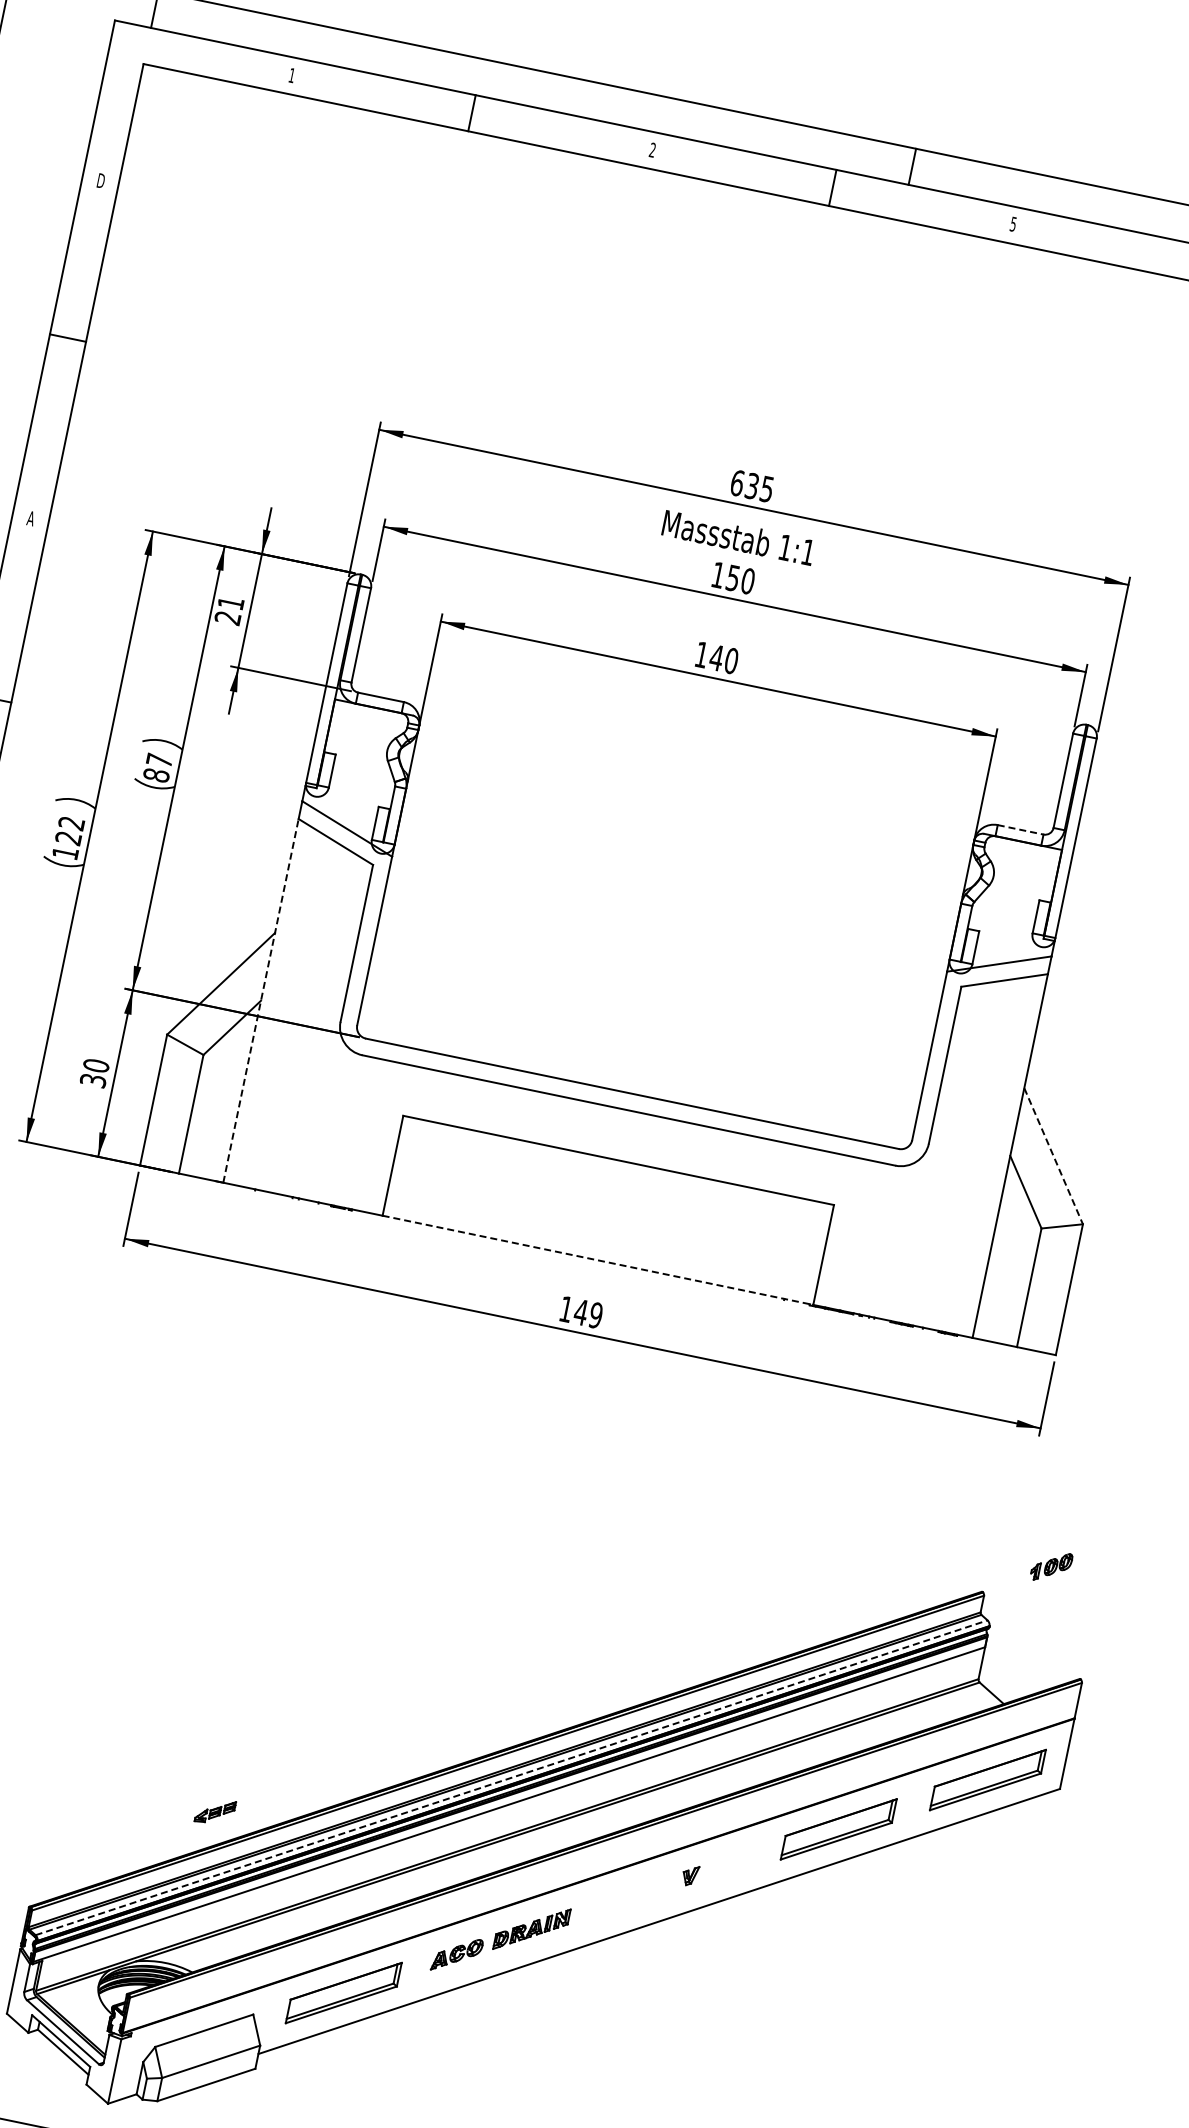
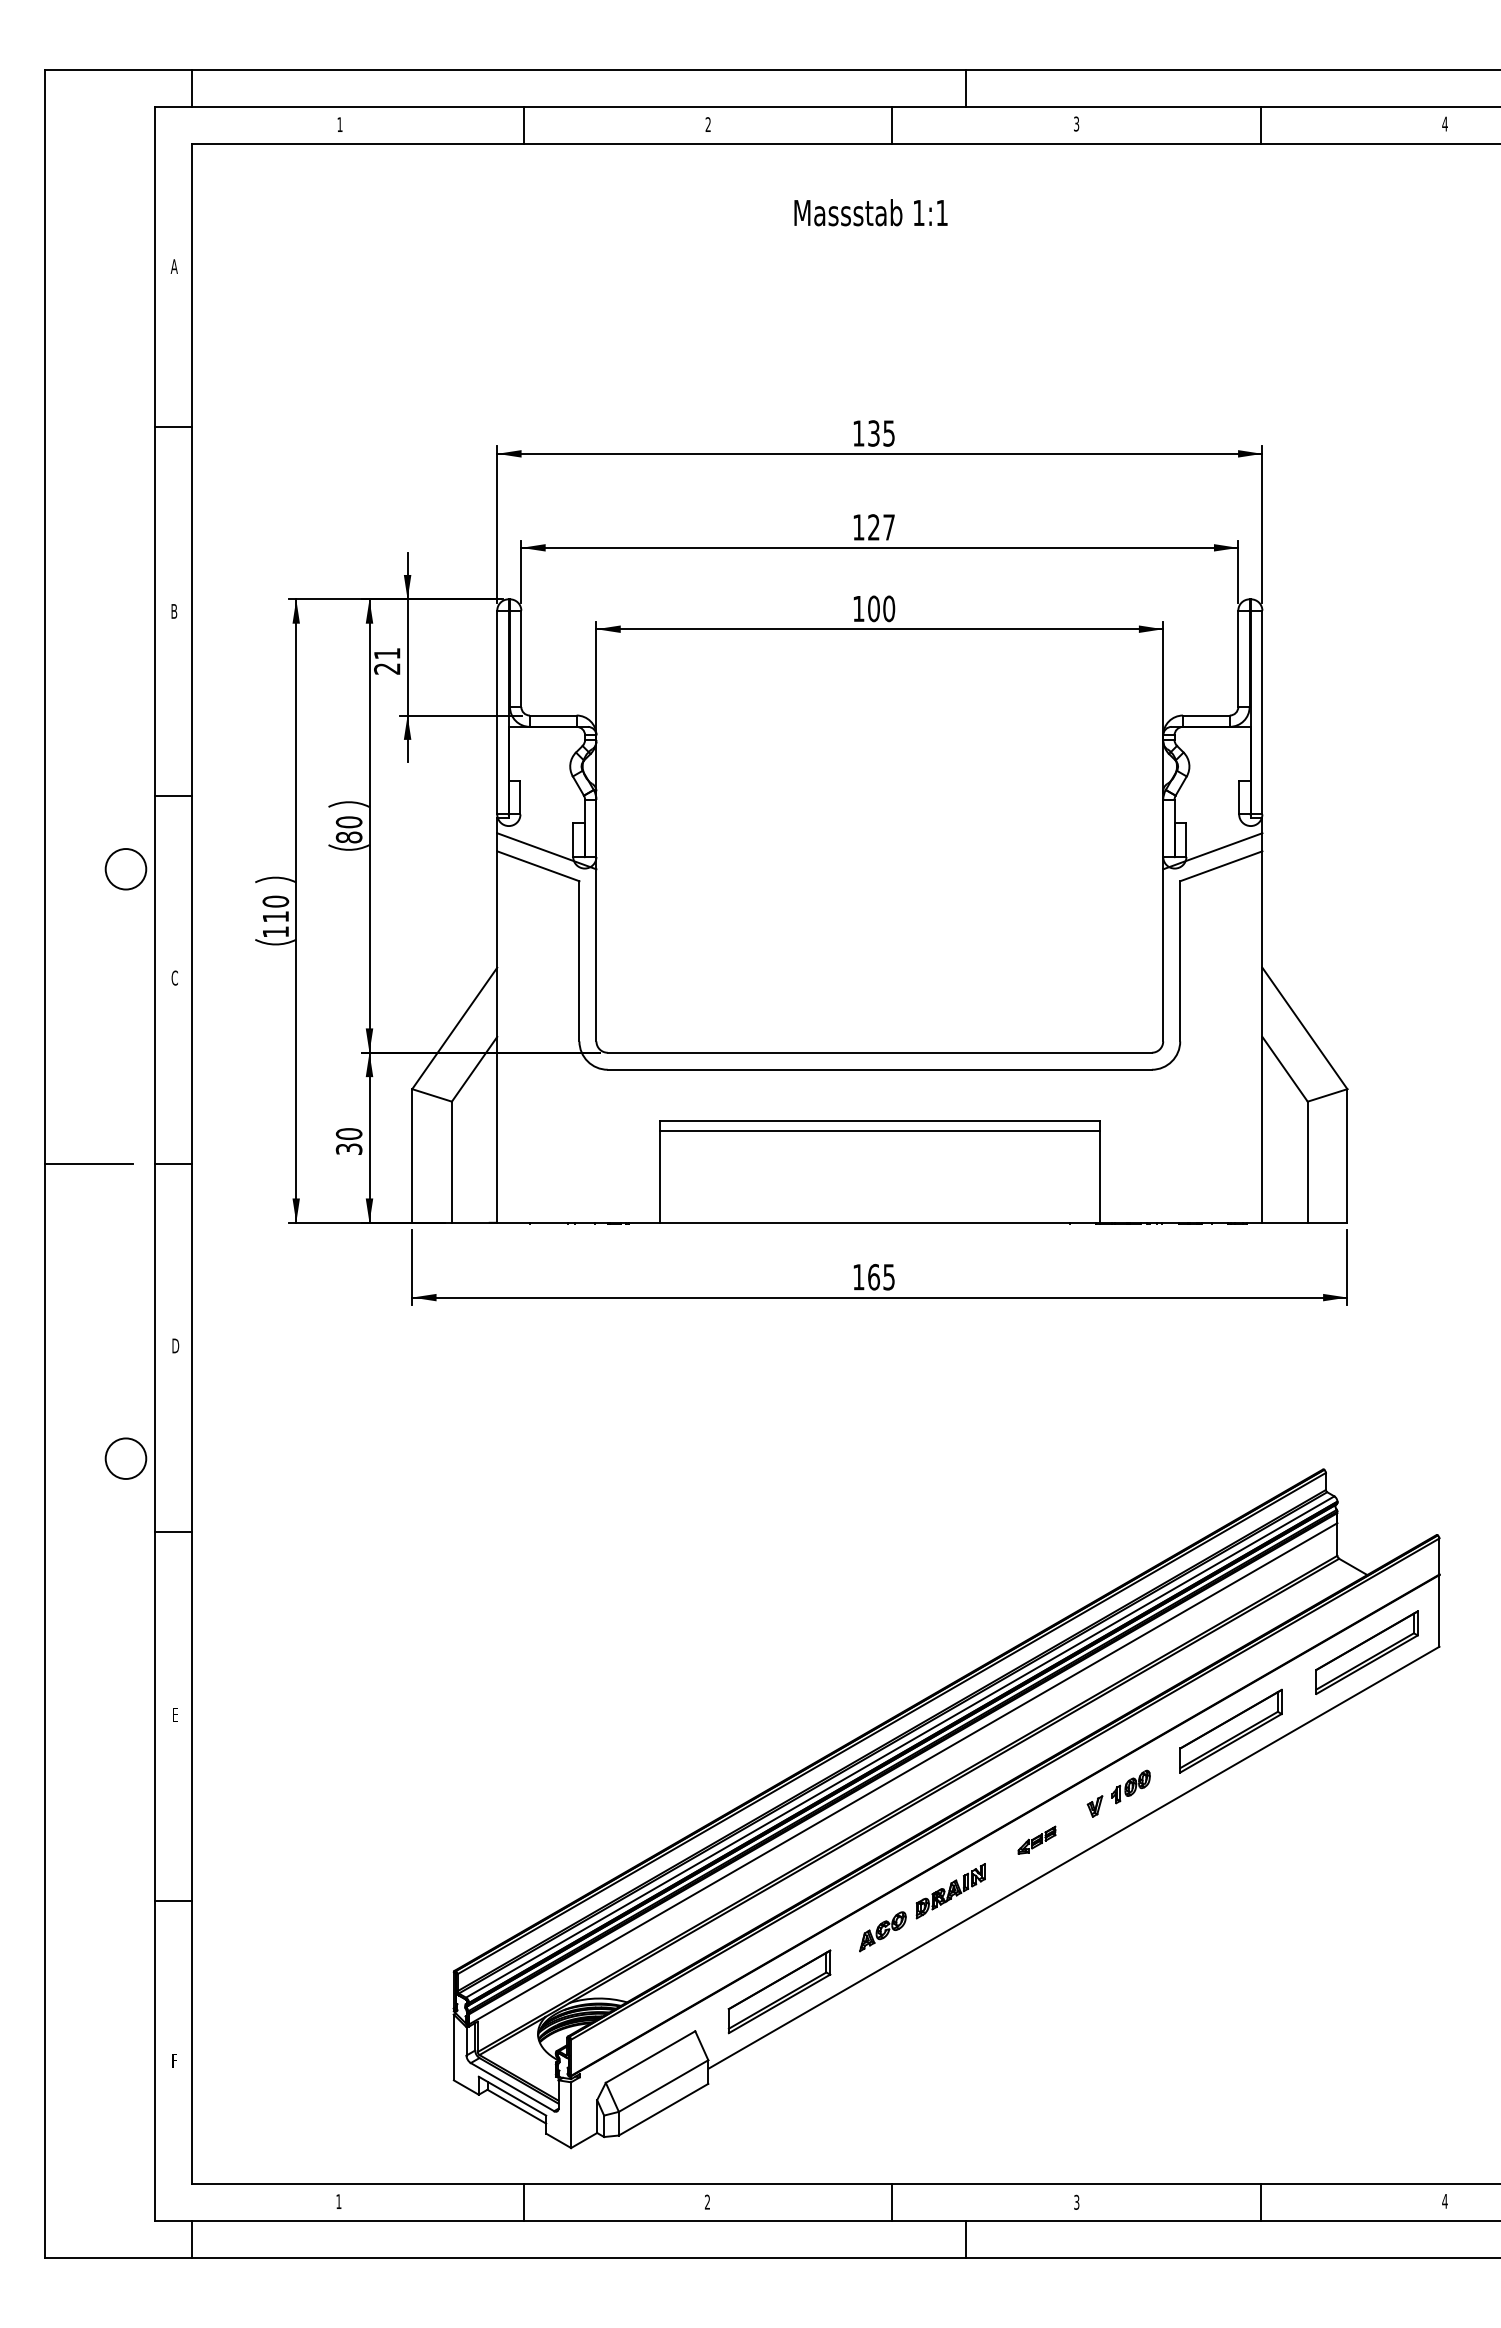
text: (100, 180) -> (173, 266), D -> A
text: (1013, 223) -> (1076, 123), 5 -> 3
text: (737, 483) -> (858, 433), 635 -> 135
text: (30, 518) -> (173, 611), A -> B
text: (738, 537) -> (870, 212), moved
text: (740, 579) -> (881, 527), 150 -> 127
text: (716, 657) -> (873, 608), 140 -> 100
text: (158, 760) -> (348, 822), 87 -> 80
line: (1020, 829) -> (1206, 715), dashed -> solid
text: (69, 830) -> (275, 908), 122 -> 110
line: (261, 1001) -> (497, 1037), dashed -> solid
line: (1054, 1156) -> (1305, 1028), dashed -> solid
line: (616, 1169) -> (879, 1130), added
line: (597, 1259) -> (879, 1222), dashed -> solid
text: (588, 1314) -> (881, 1277), 149 -> 165
part: (1051, 1566) -> (1130, 1786), moved
line: (511, 1777) -> (900, 1746), dashed -> solid
part: (215, 1810) -> (1036, 1839), moved

